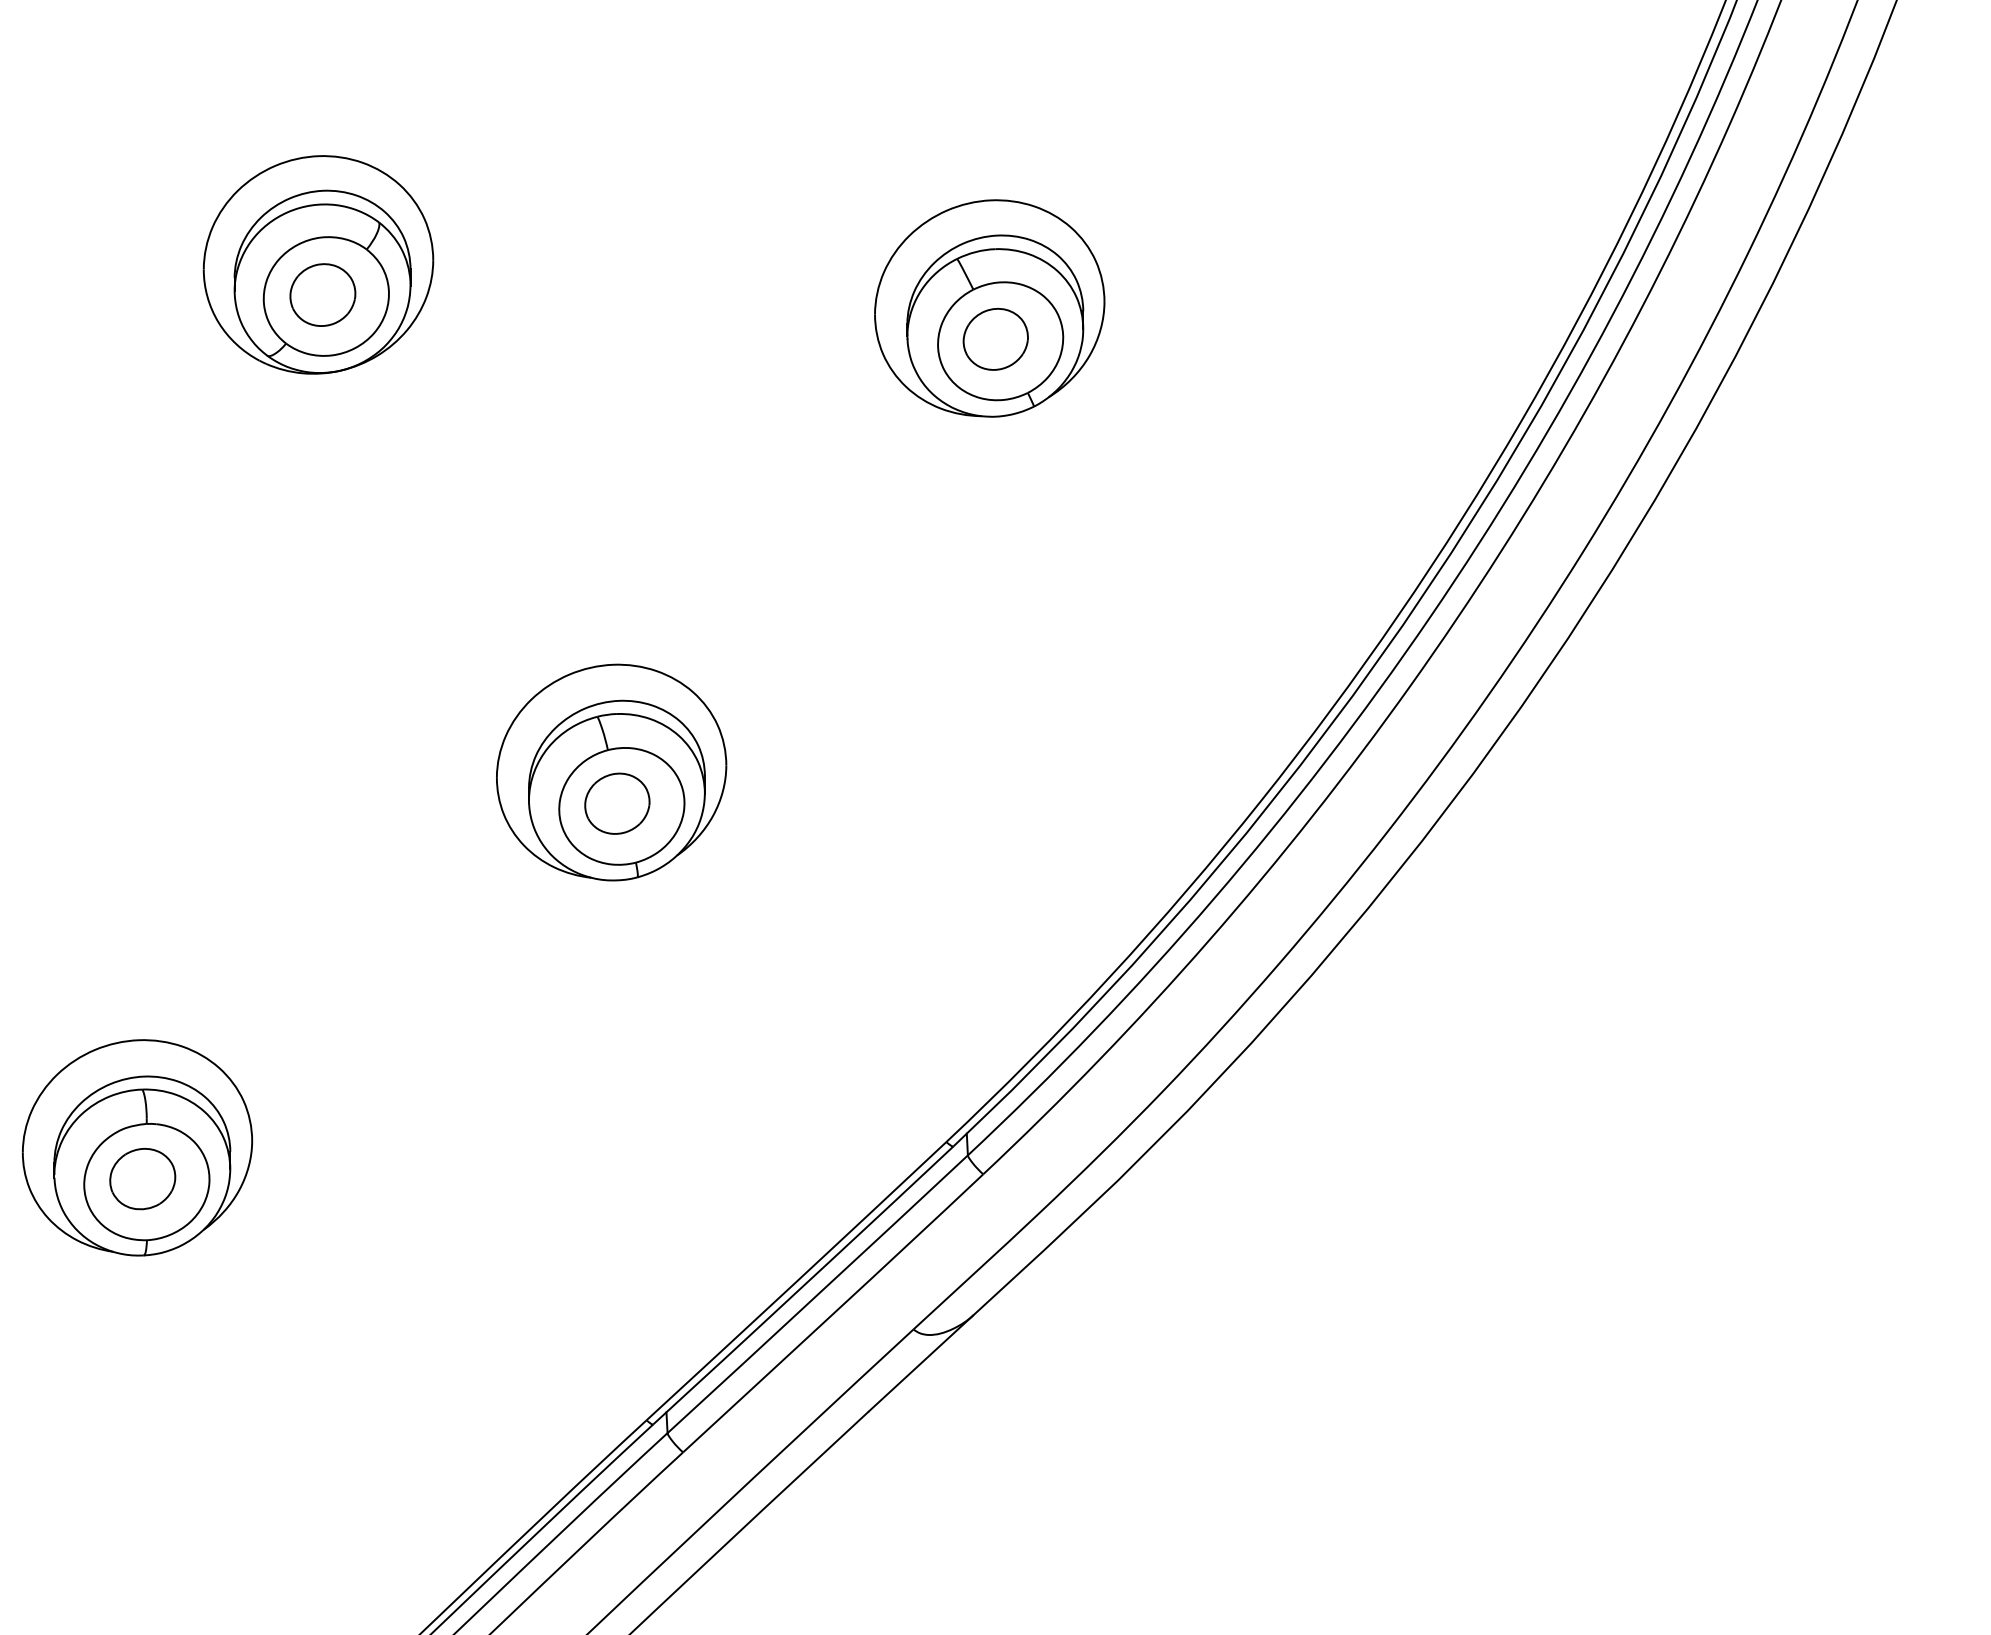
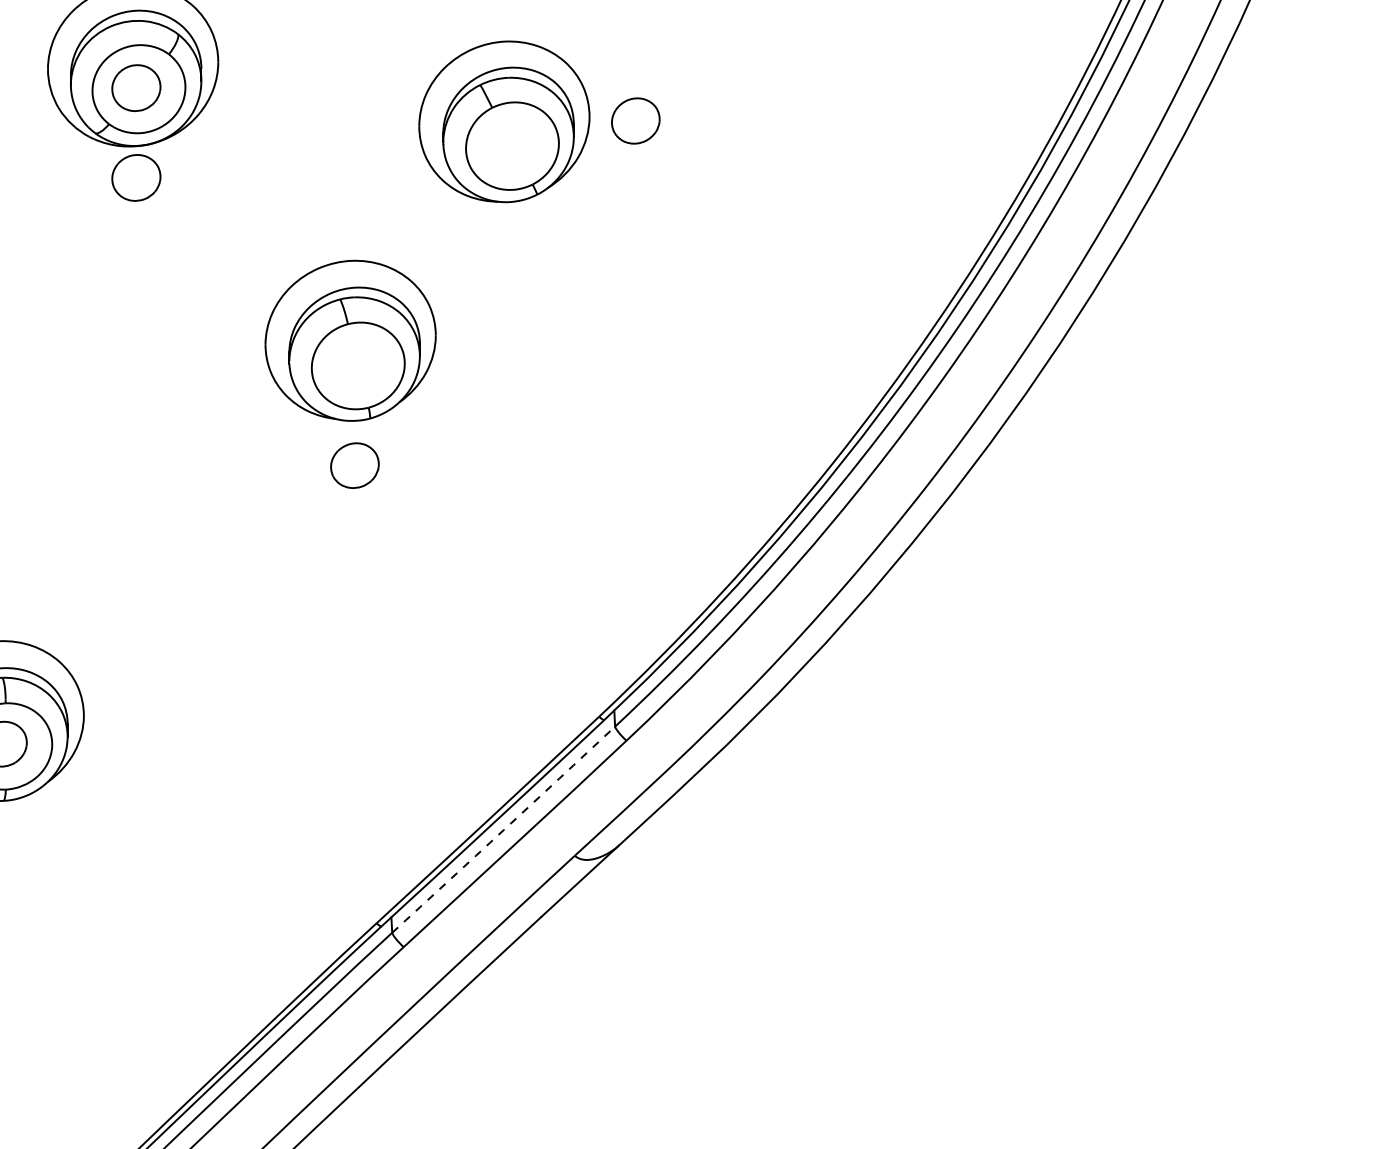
part: (989, 308) -> (504, 121), moved
part: (322, 415) -> (136, 177), added
part: (611, 772) -> (350, 340), moved
arc: (818, 1294) -> (504, 829), solid -> dashed

